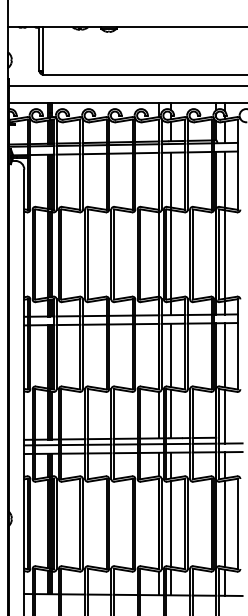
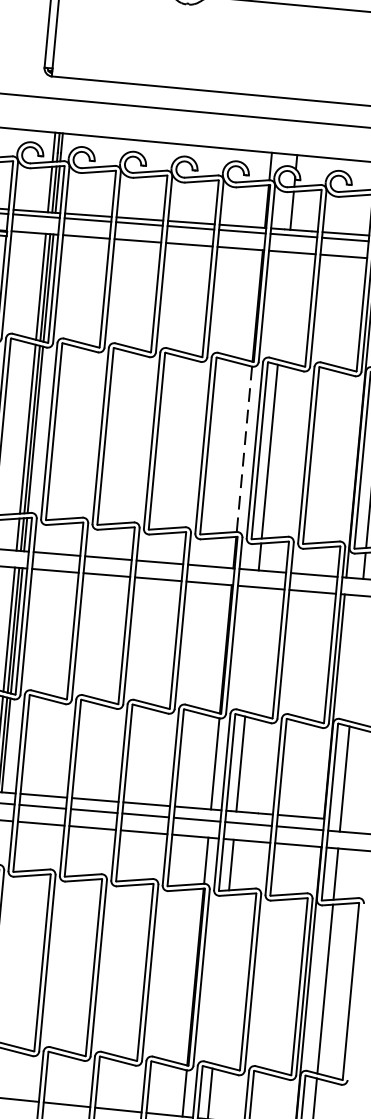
line: (171, 179) -> (283, 304), removed
line: (158, 255) -> (244, 451), solid -> dashed
line: (171, 355) -> (251, 649), removed
line: (224, 355) -> (355, 659), removed
line: (171, 523) -> (221, 978), removed

